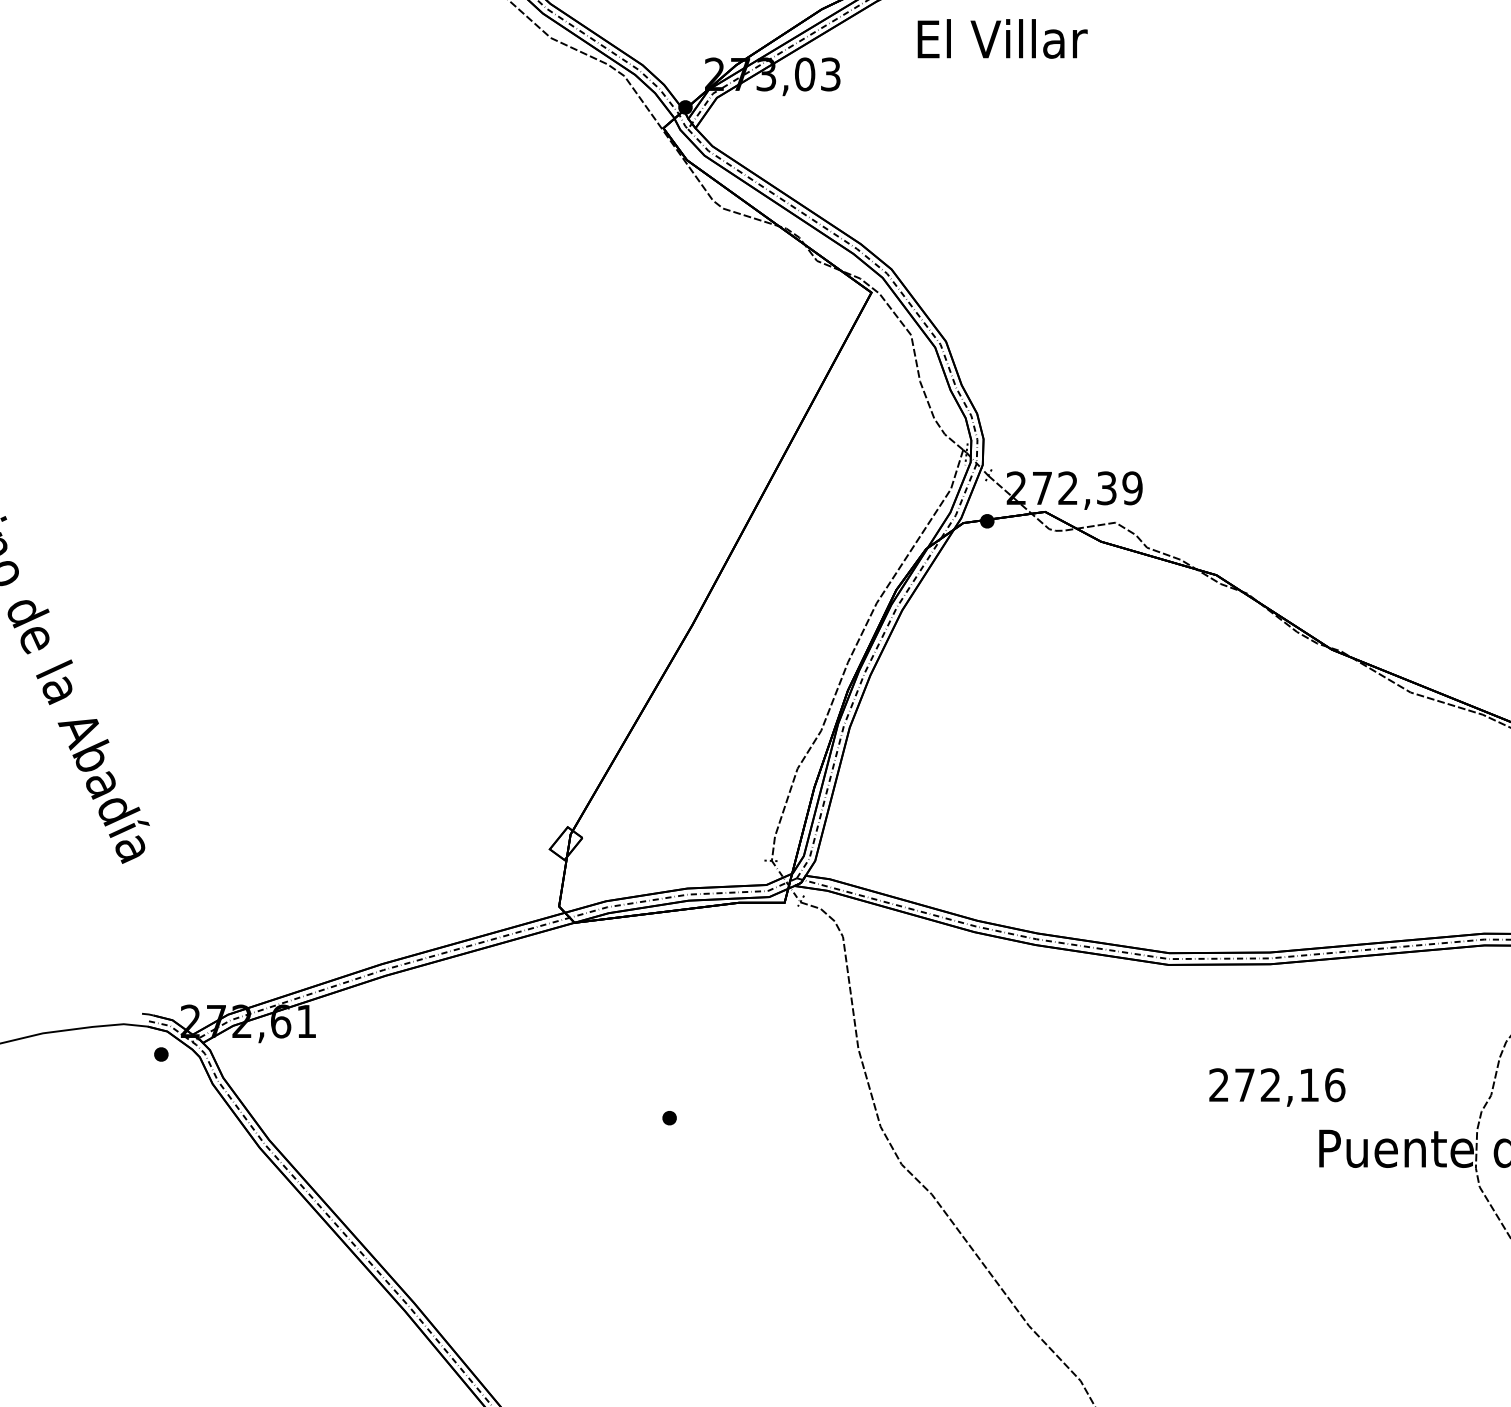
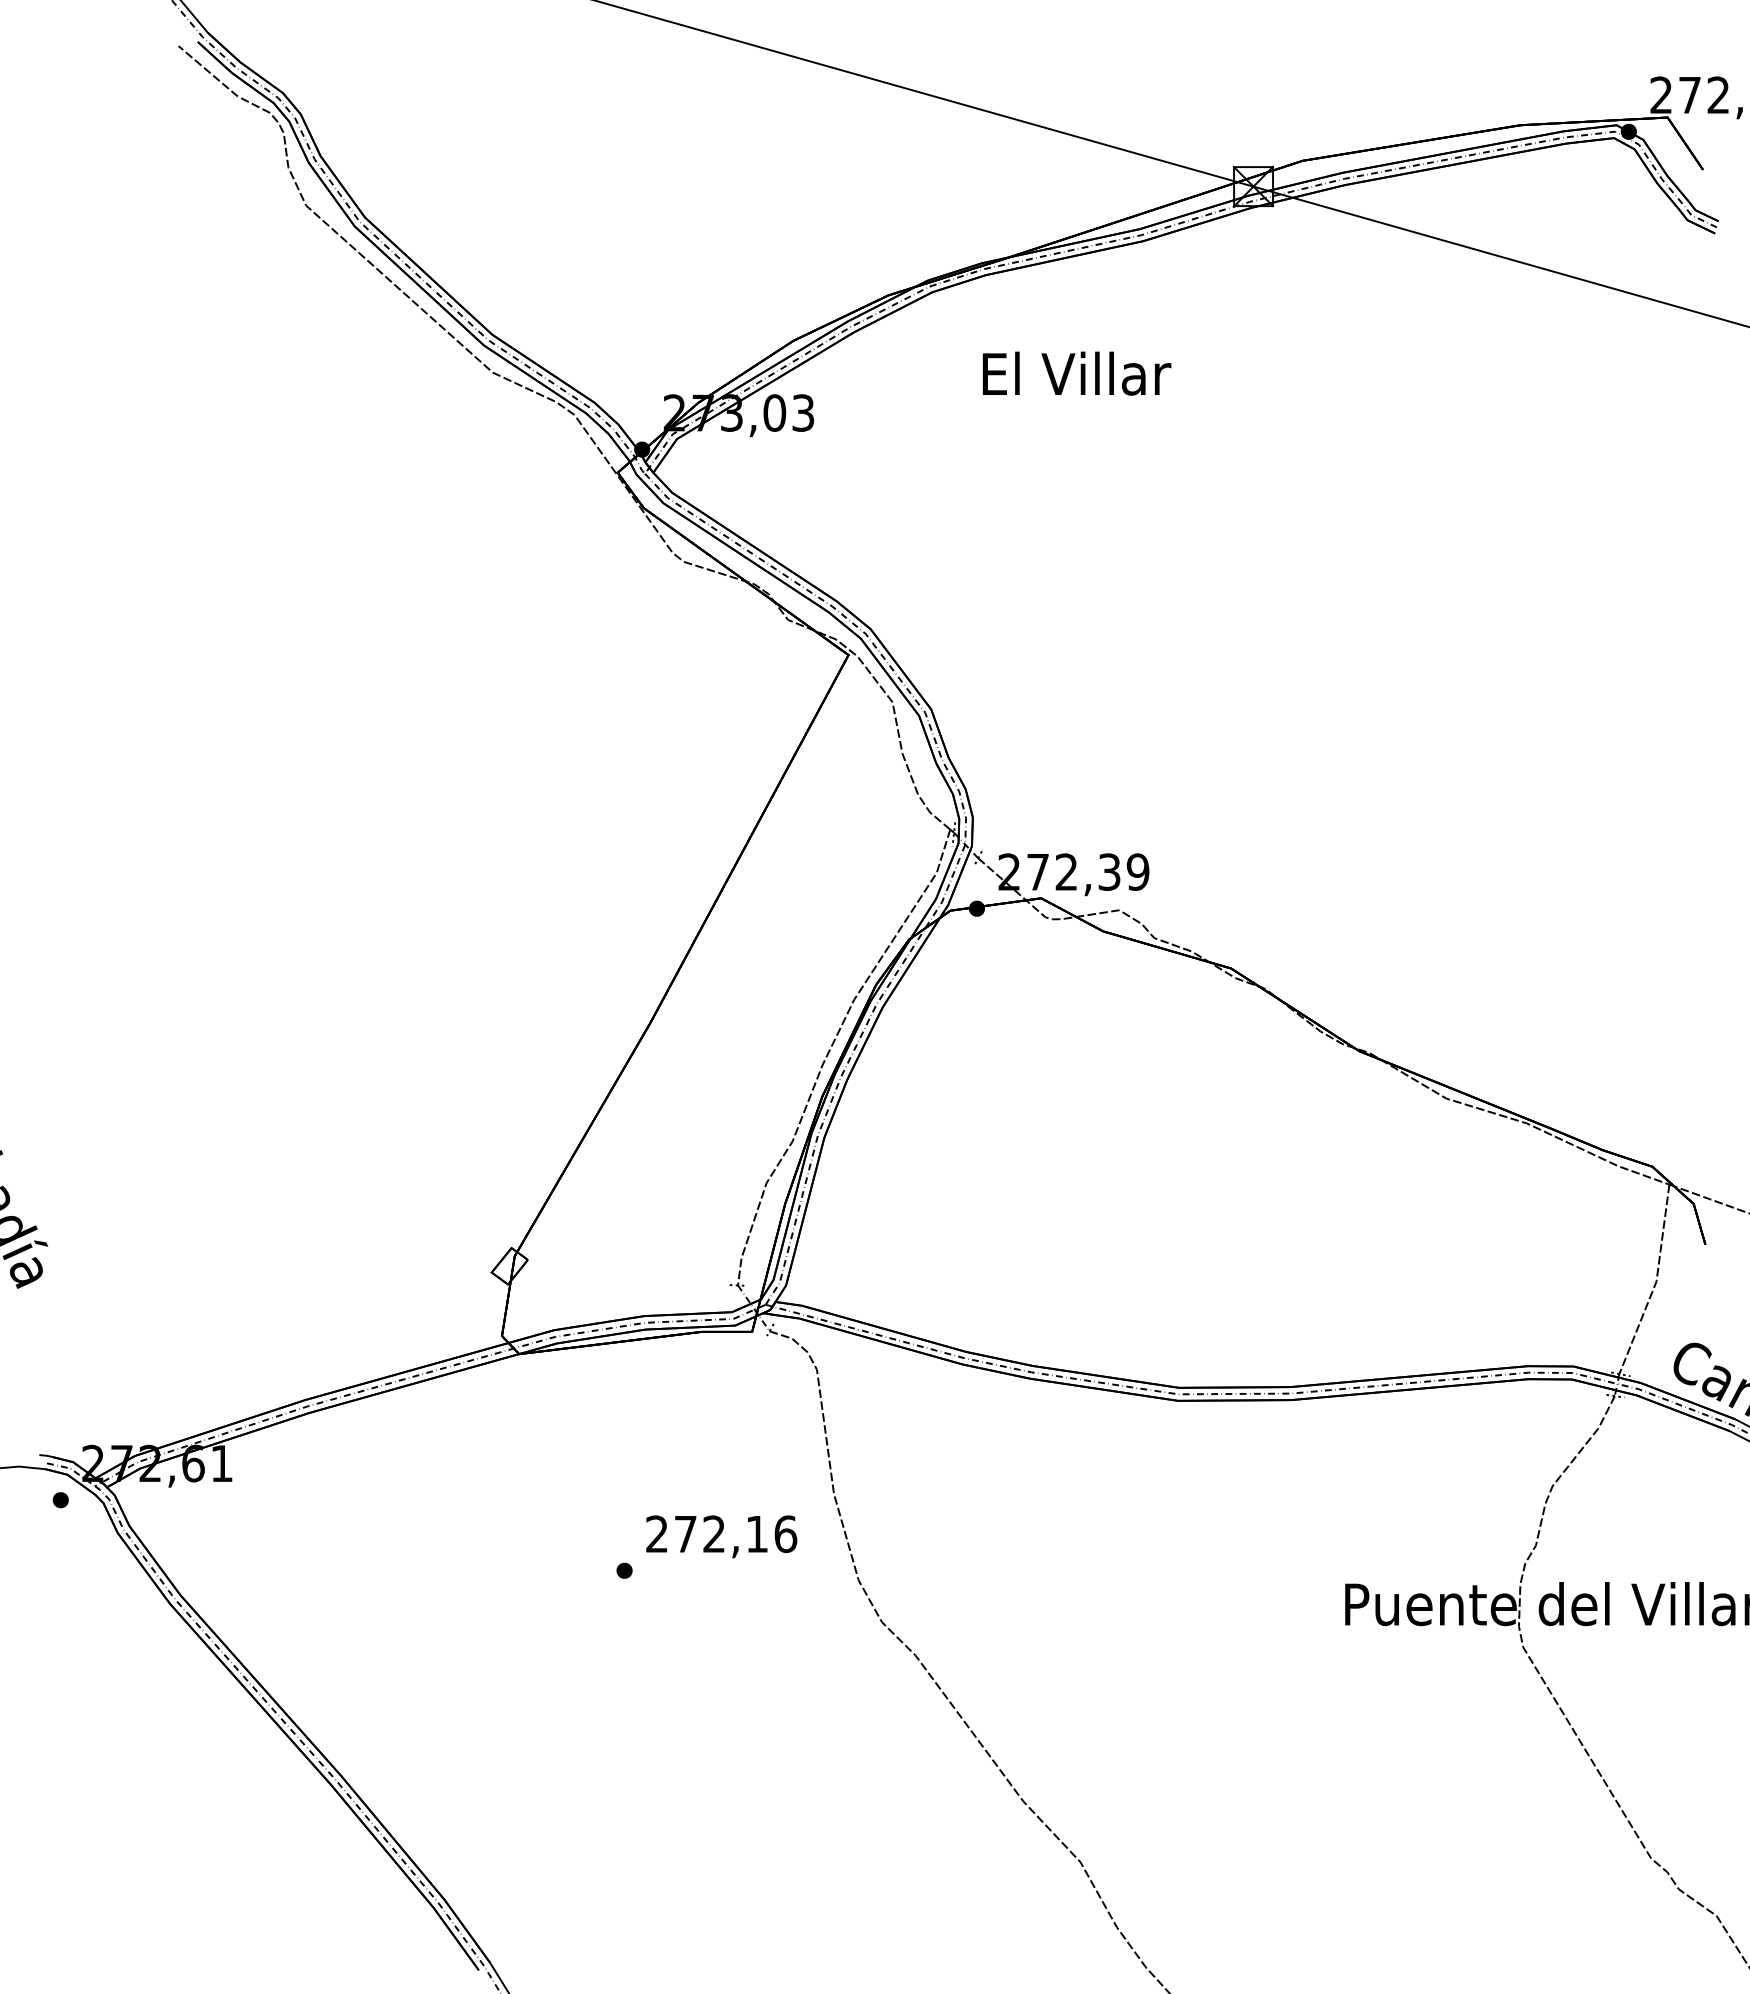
text: (1002, 38) -> (1076, 373), moved
text: (1277, 1087) -> (721, 1536), moved

